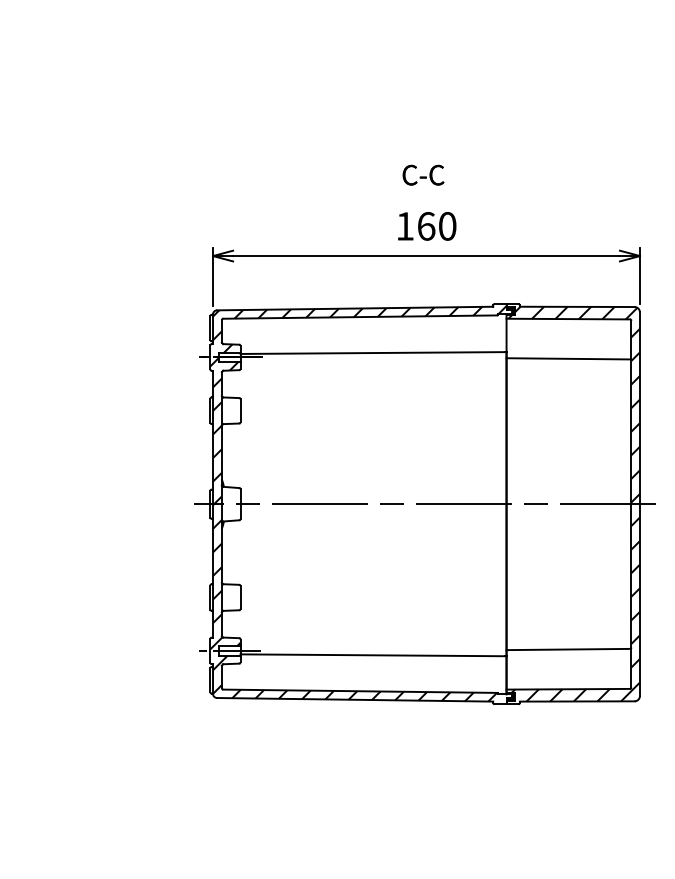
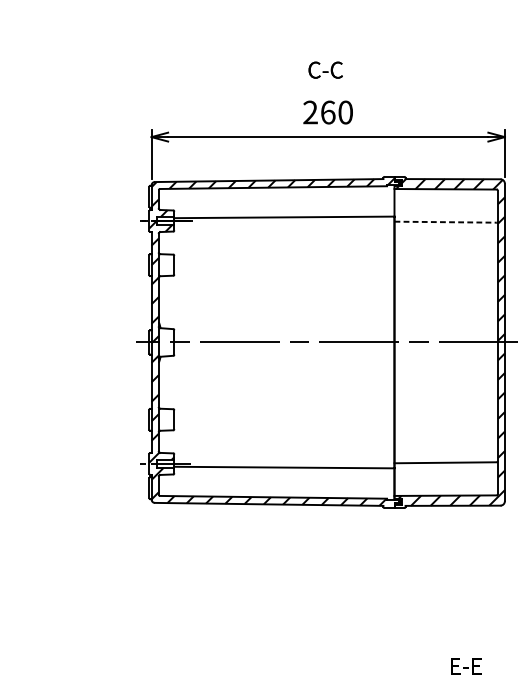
text: (404, 226) -> (310, 112), 160 -> 260
line: (568, 358) -> (445, 221), solid -> dashed

